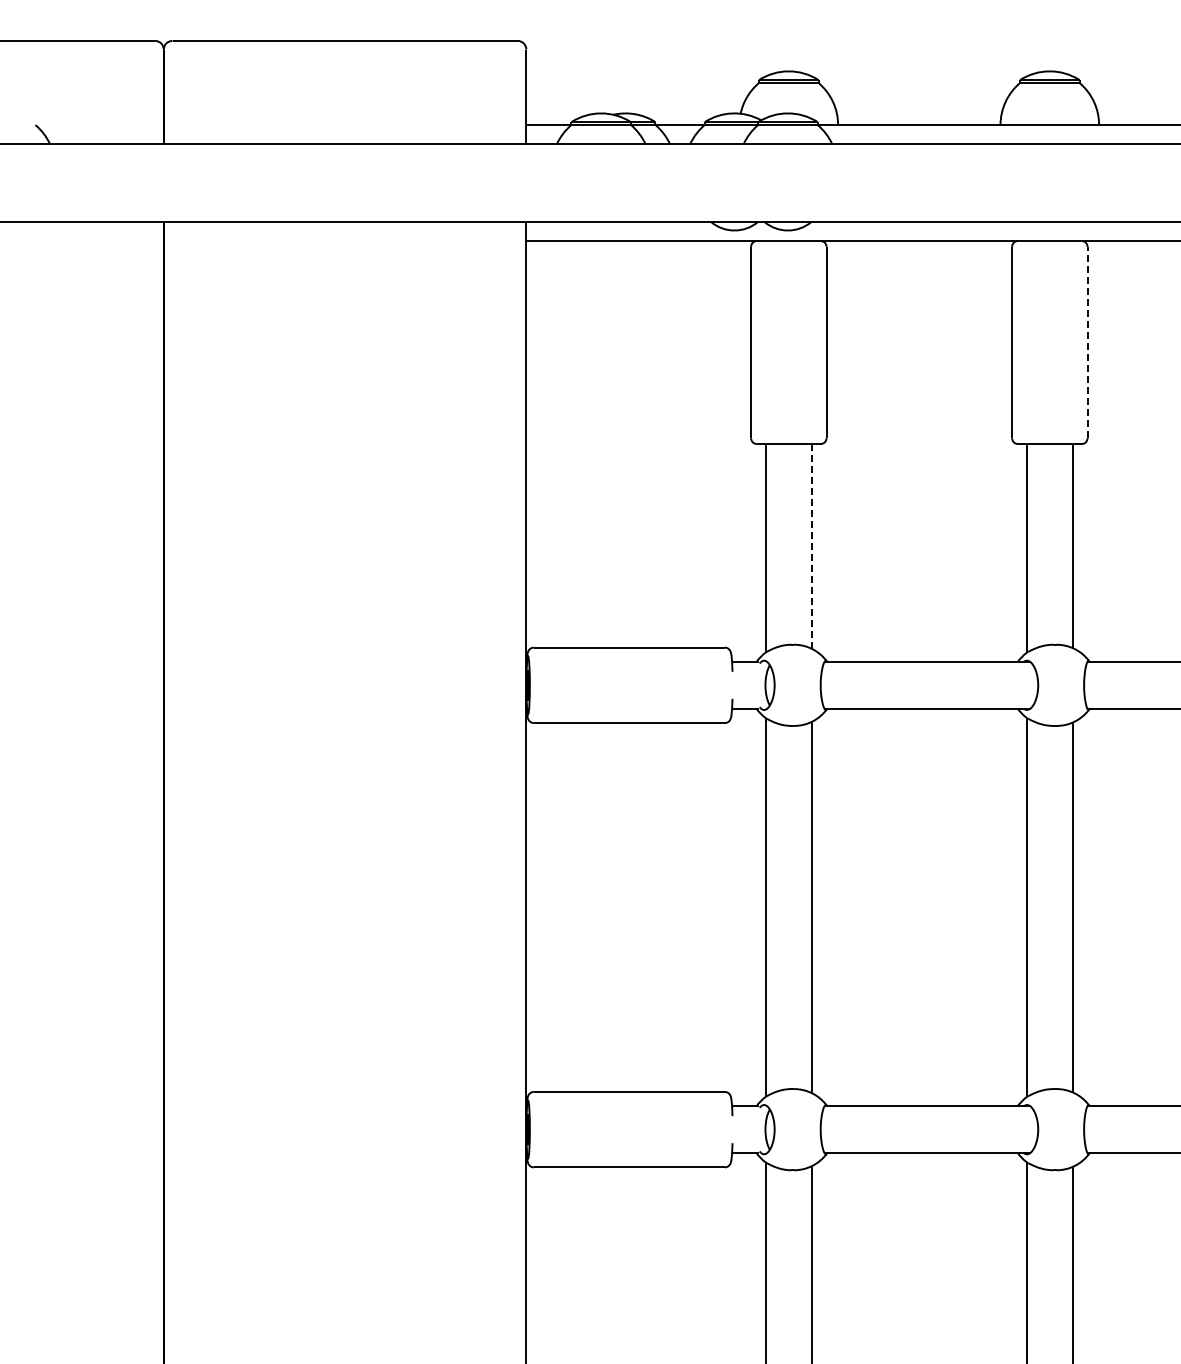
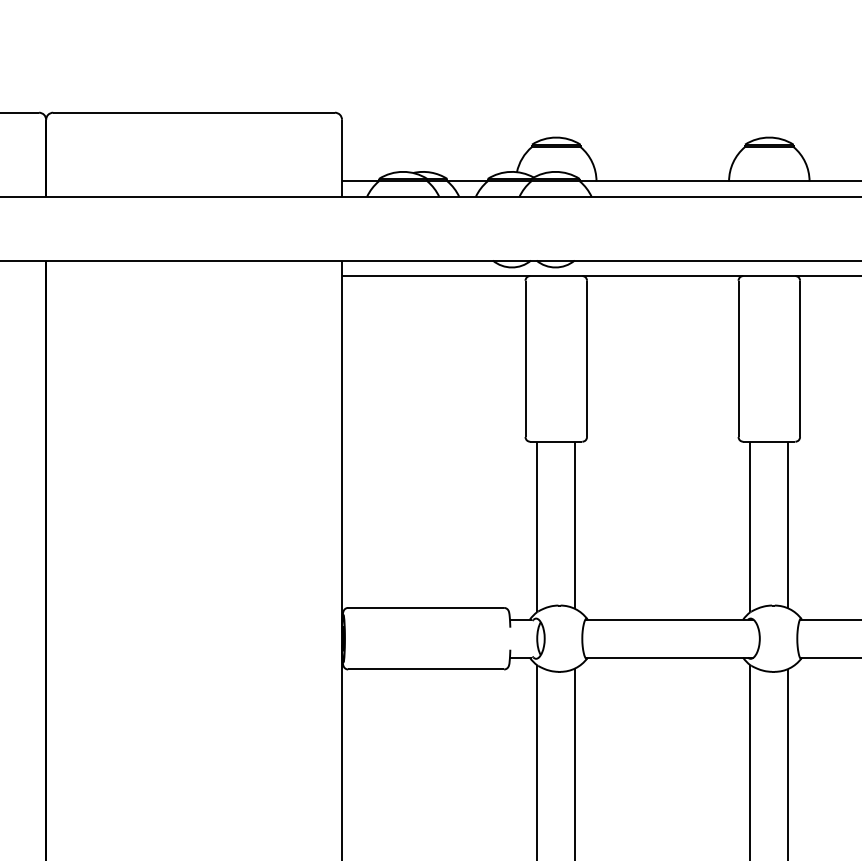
line: (1087, 342) -> (800, 358), dashed -> solid
line: (812, 546) -> (575, 525), dashed -> solid

